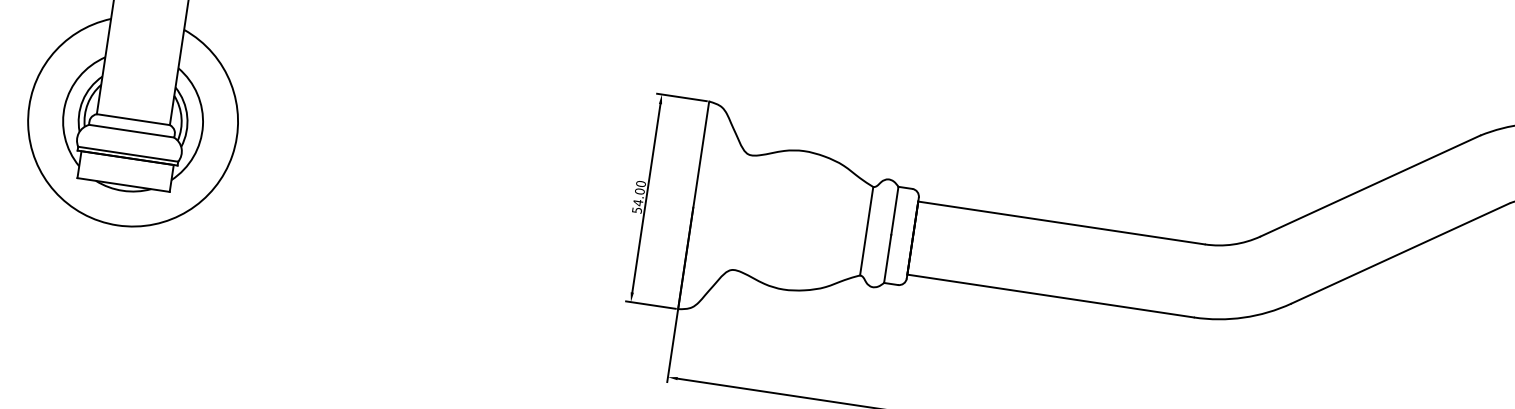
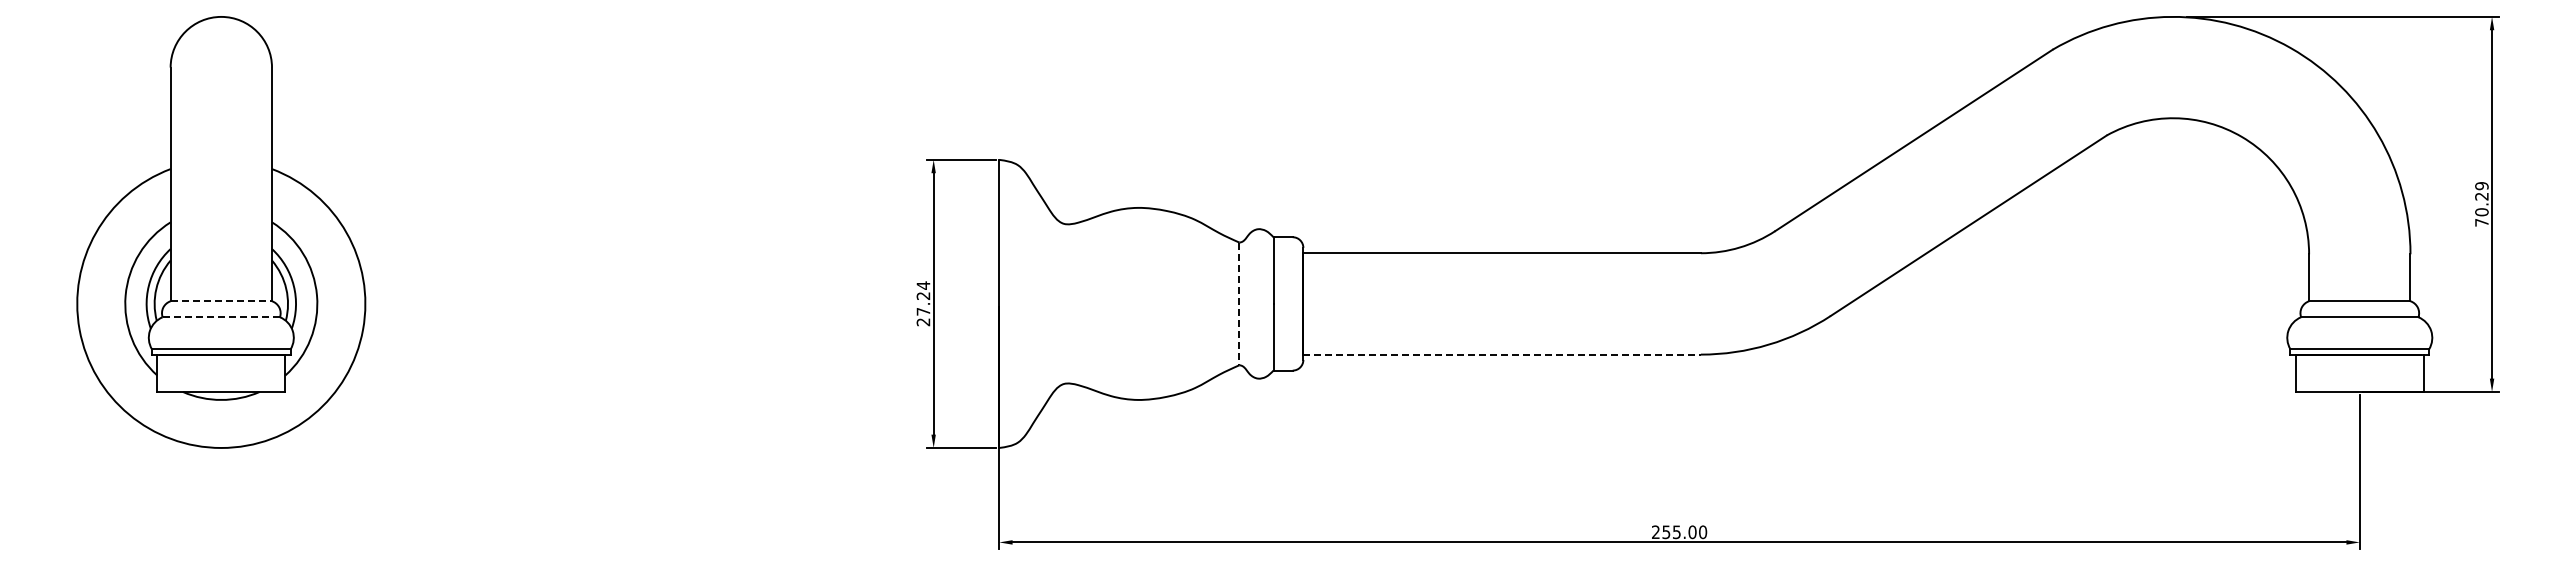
line: (133, 119) -> (221, 301), solid -> dashed
line: (131, 131) -> (221, 317), solid -> dashed
text: (639, 196) -> (923, 303), 54.00 -> 27.24
line: (866, 231) -> (1239, 304), solid -> dashed
line: (1050, 296) -> (1502, 354), solid -> dashed

